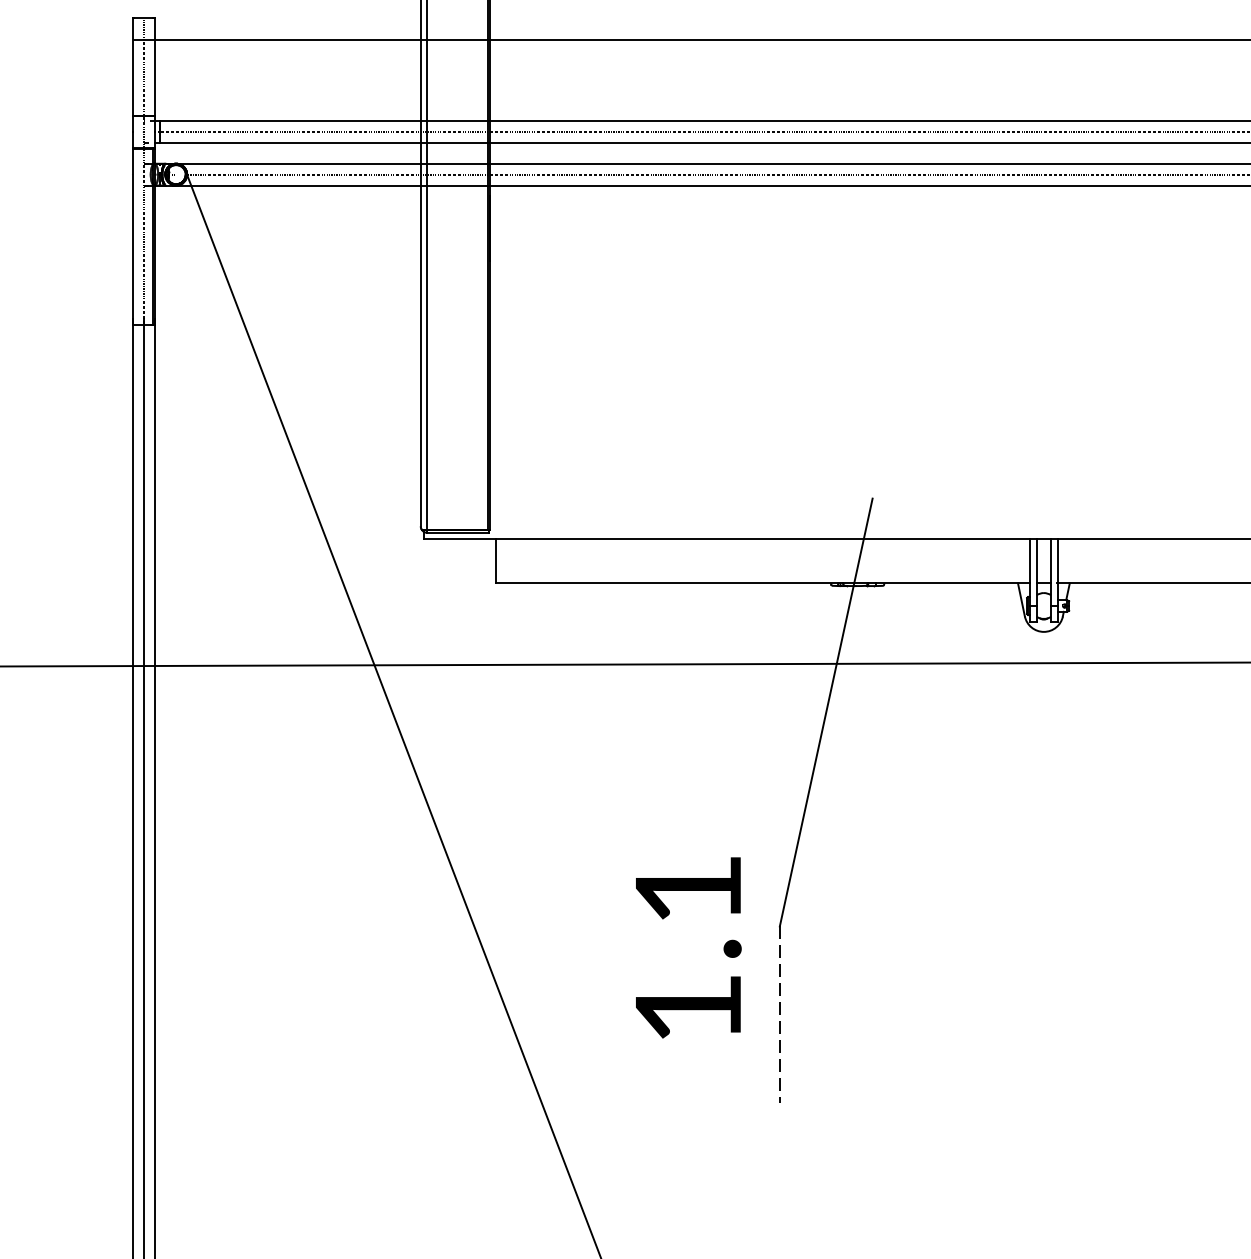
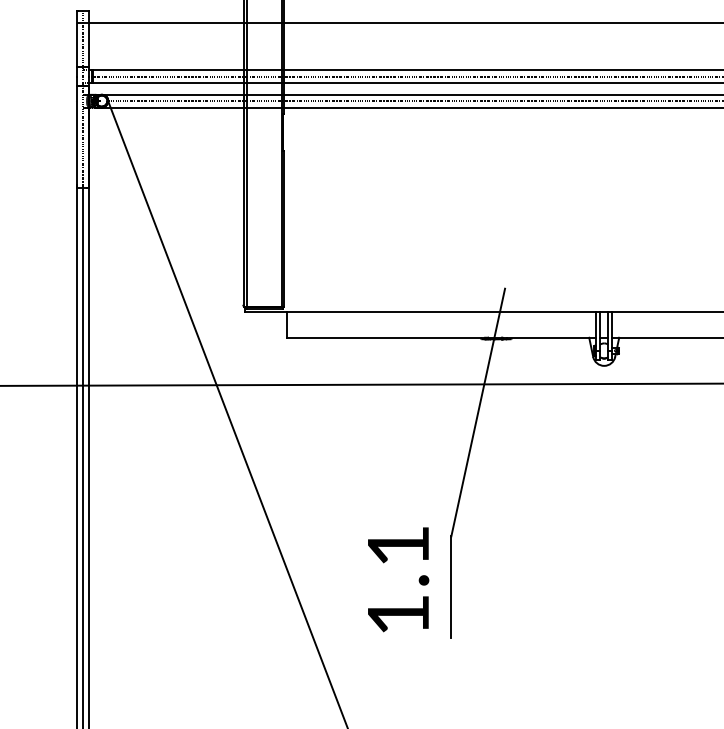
text: (688, 947) -> (398, 579), moved
line: (780, 1014) -> (451, 587), dashed -> solid

